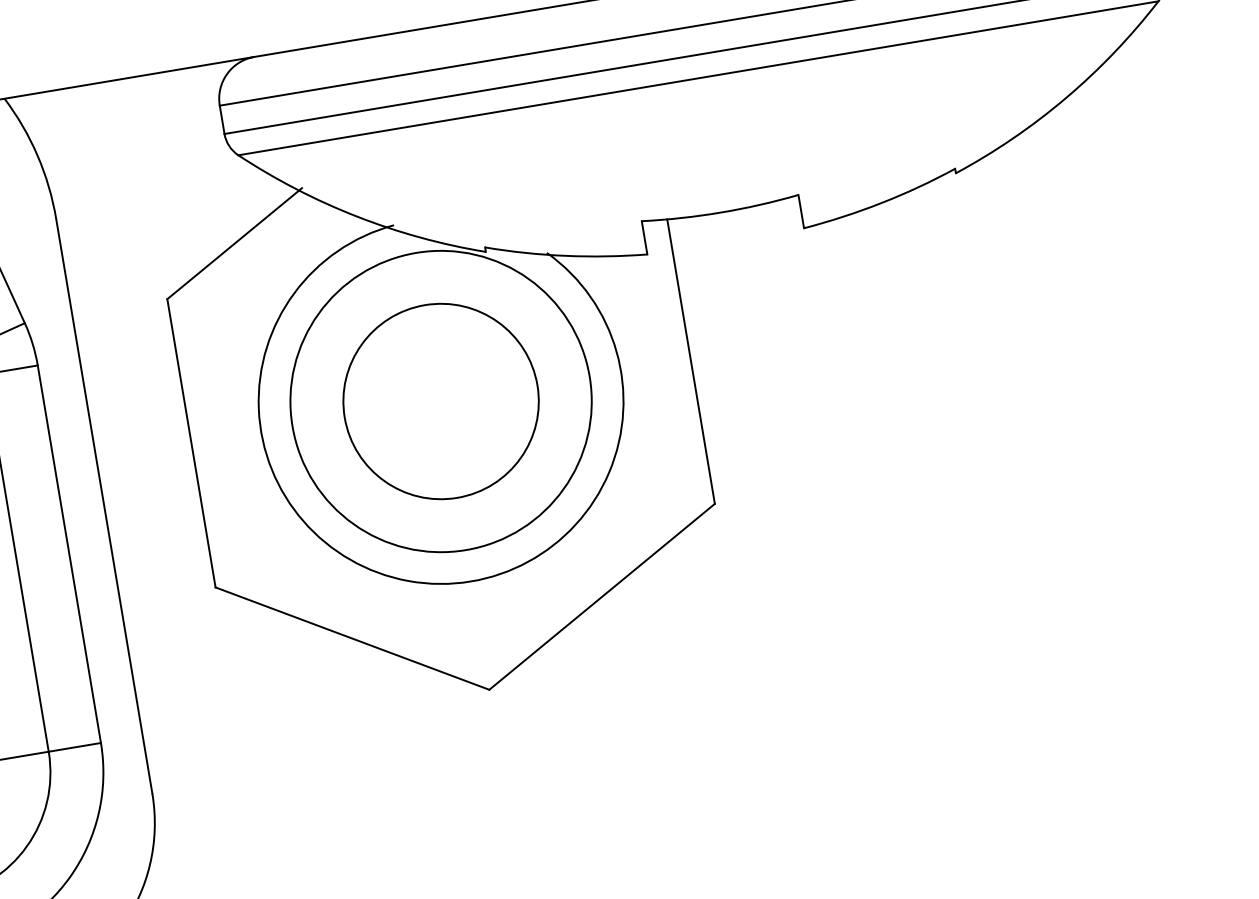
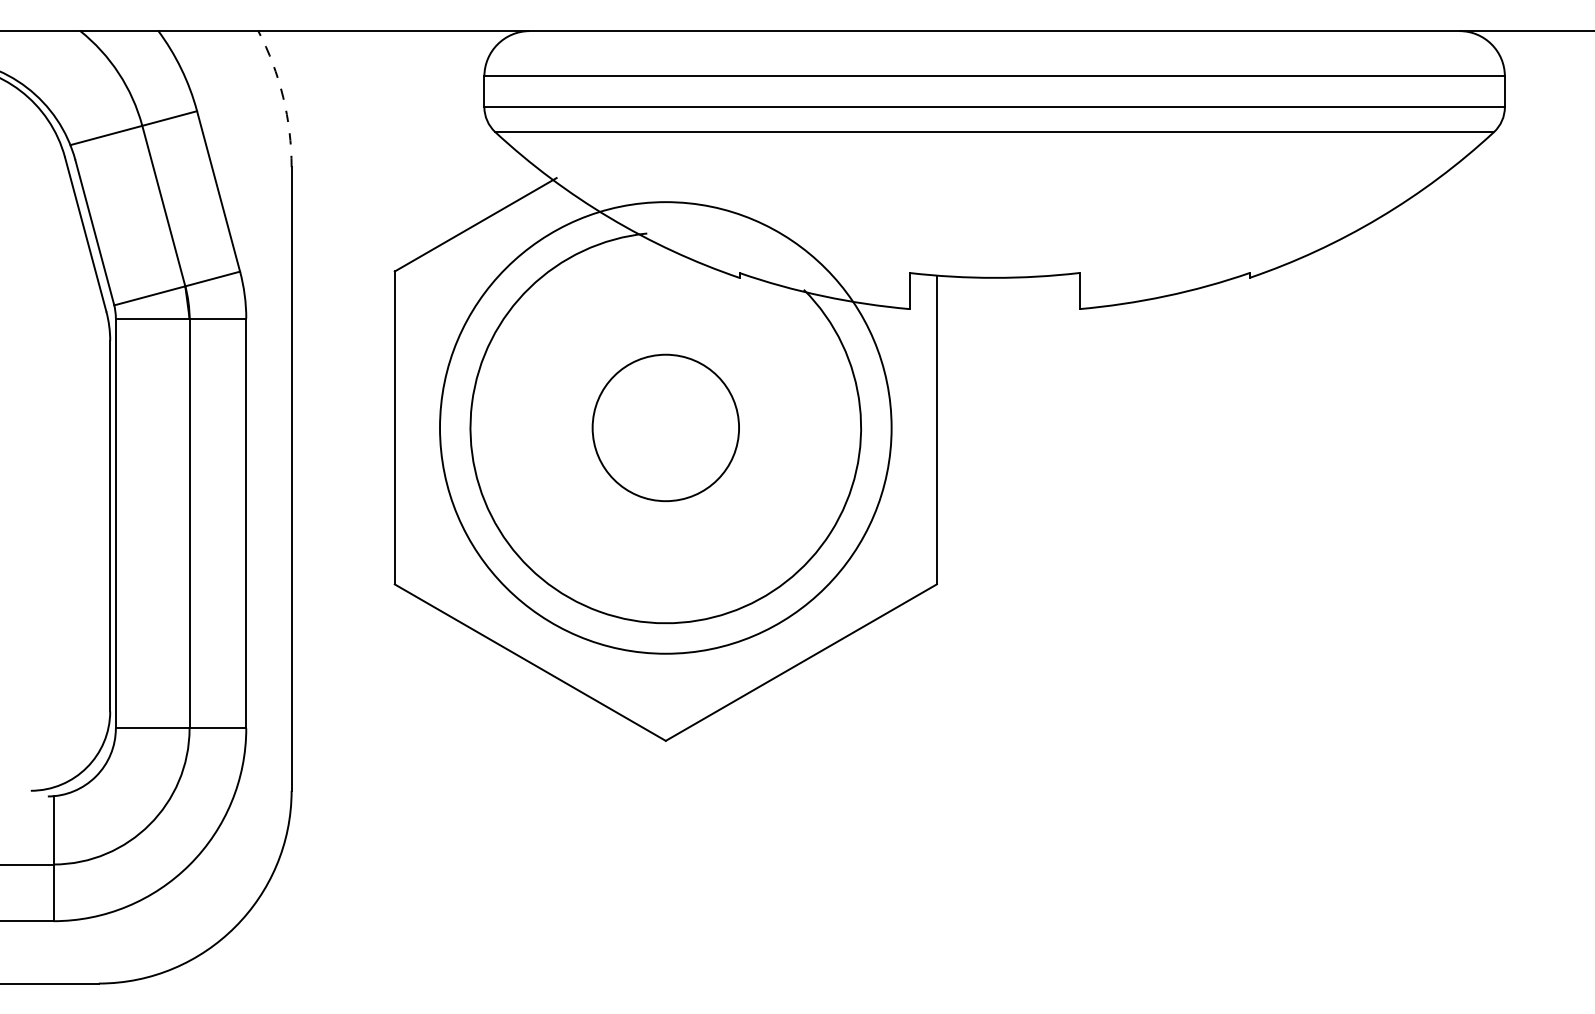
arc: (37, 156) -> (283, 97), solid -> dashed
circle: (440, 401) -> (665, 427), size x0.7
circle: (440, 401) -> (665, 427), size x1.4

